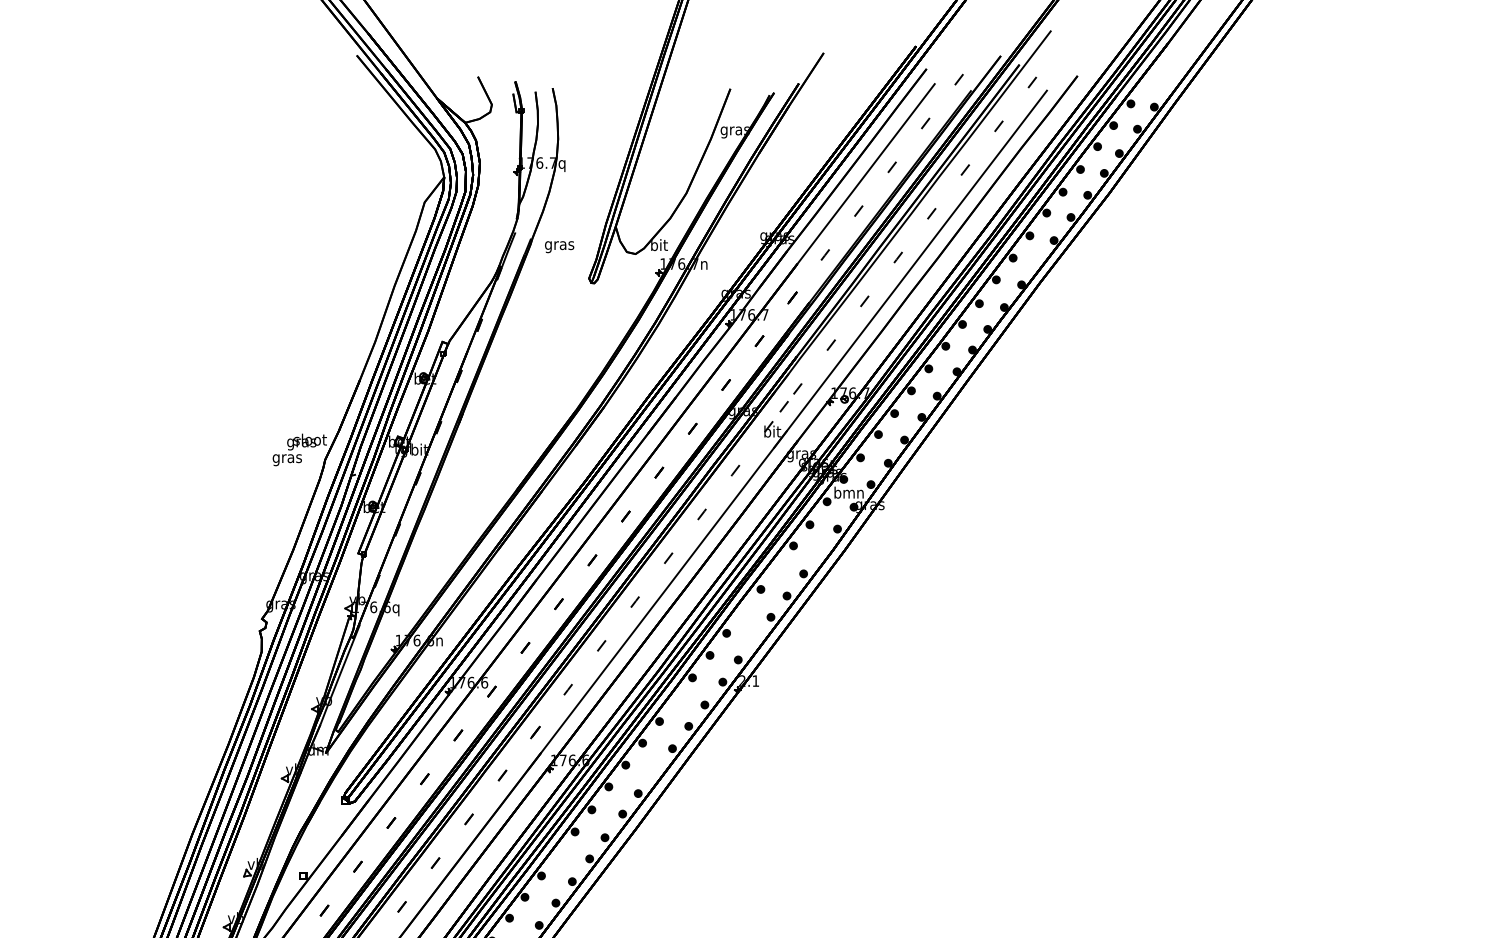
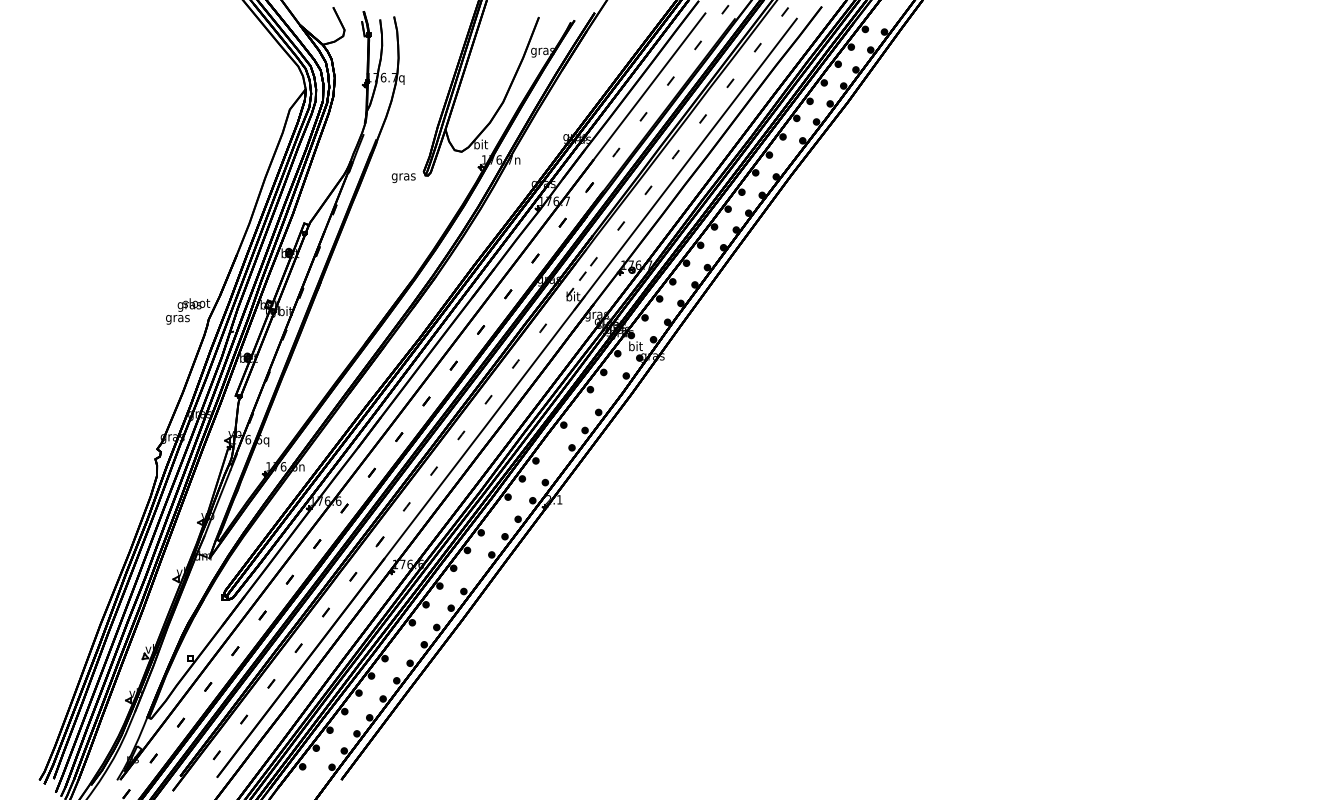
text: (559, 246) -> (403, 177), moved
text: (848, 492) -> (635, 346), bmn -> bit

